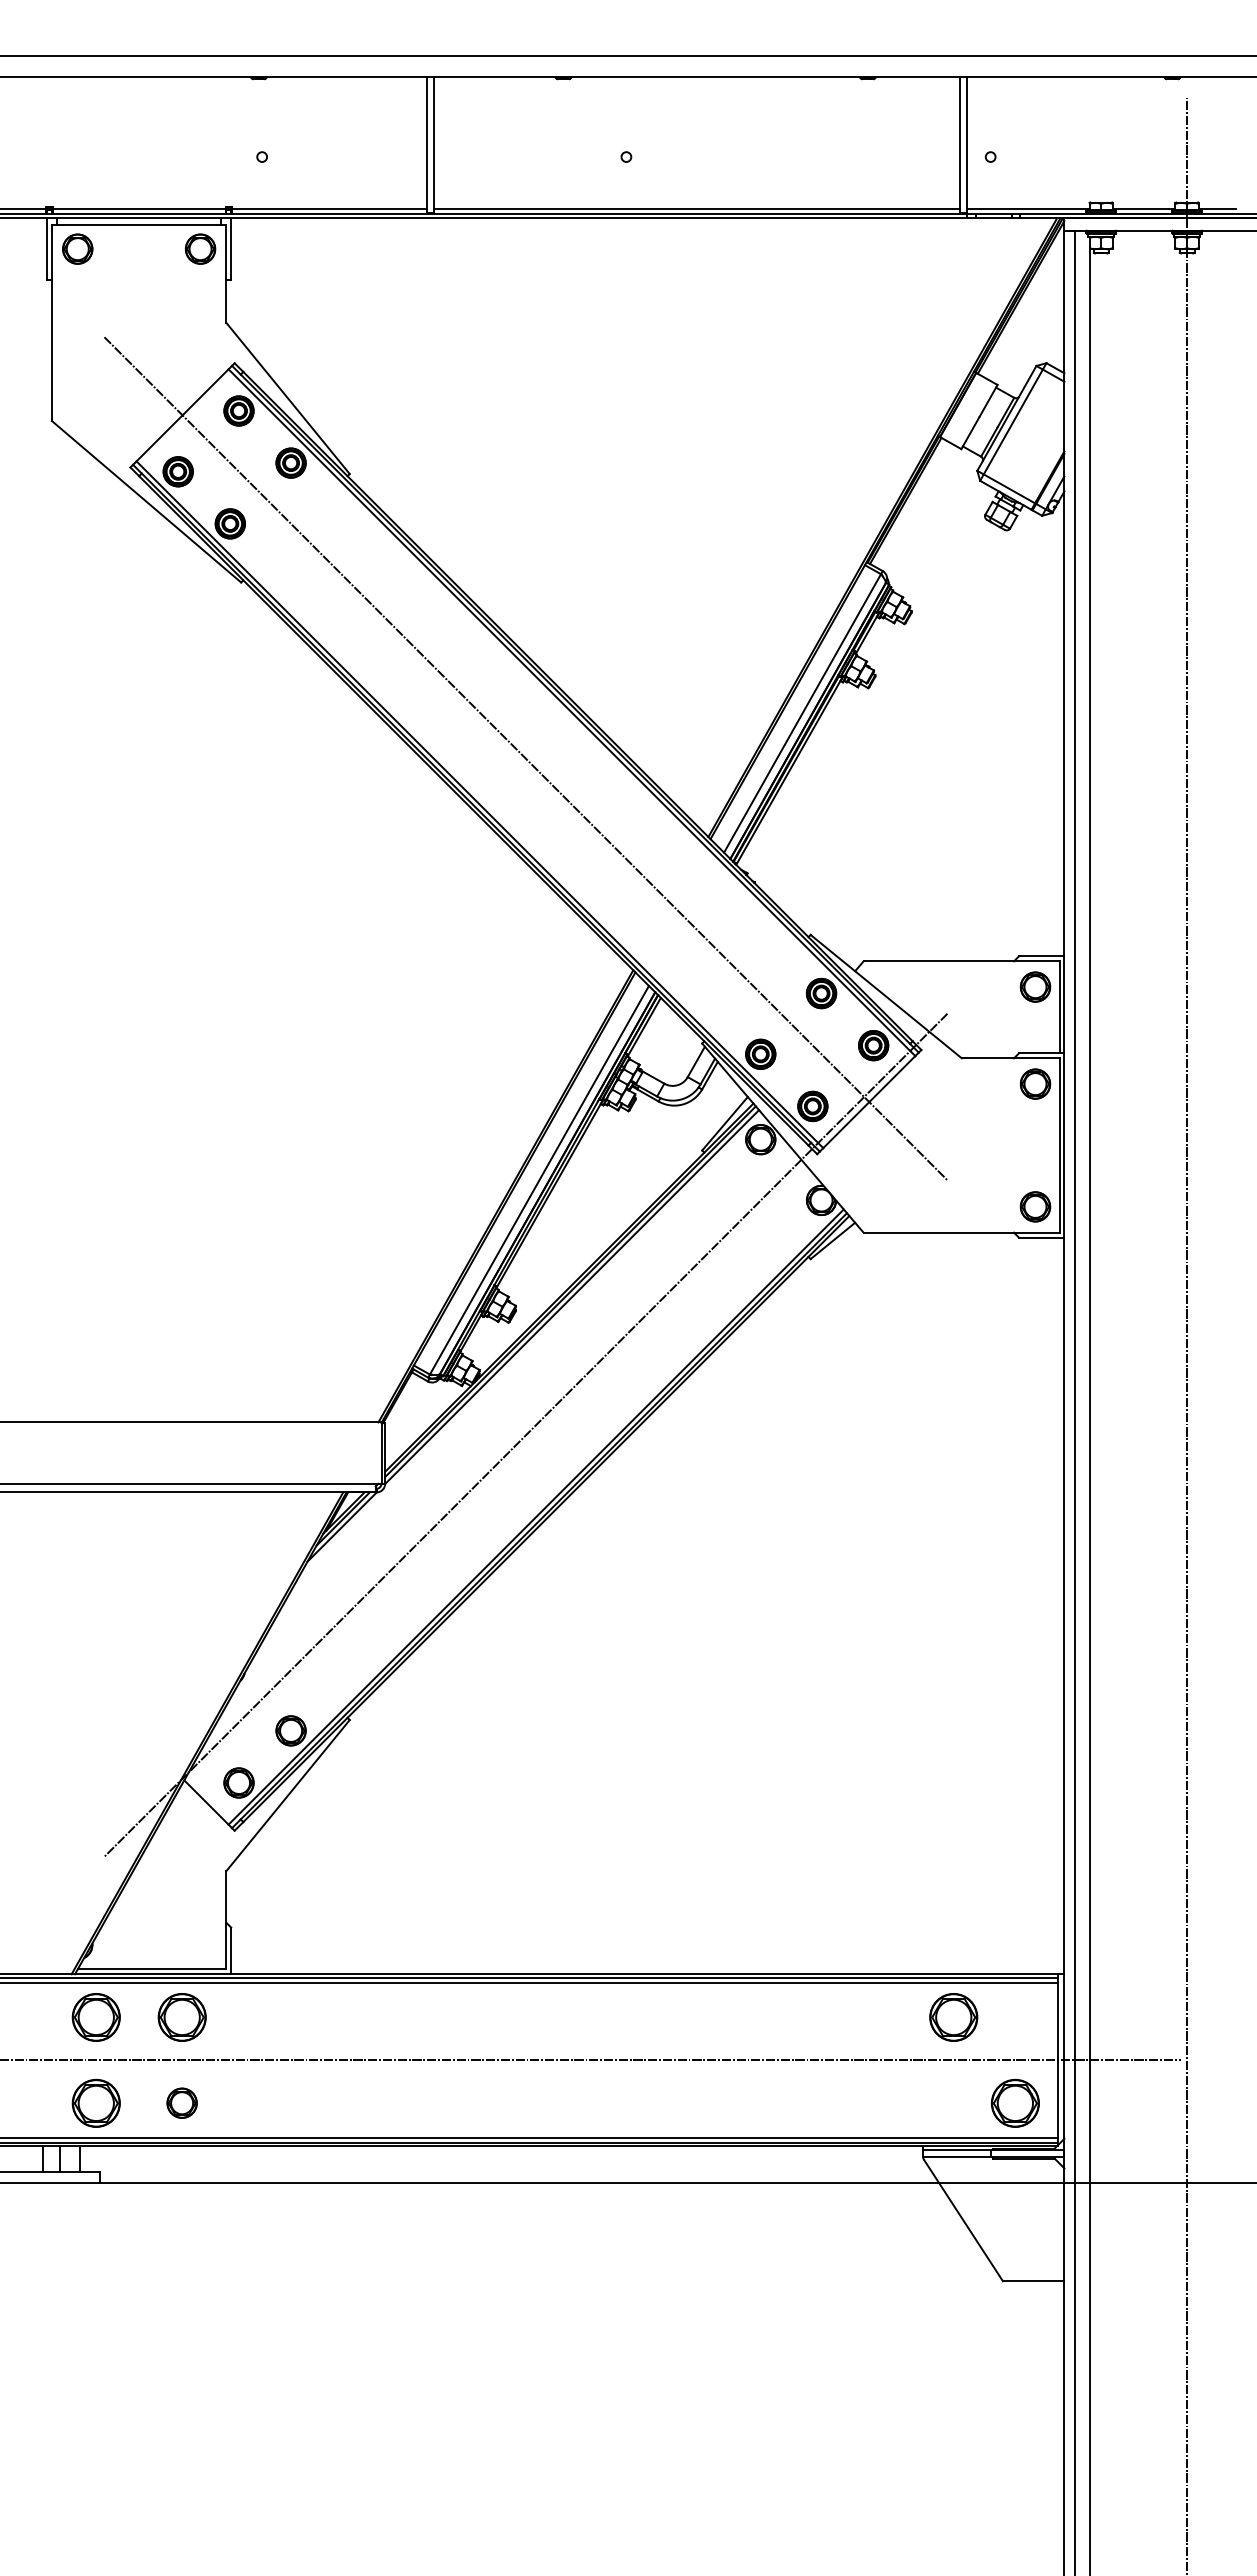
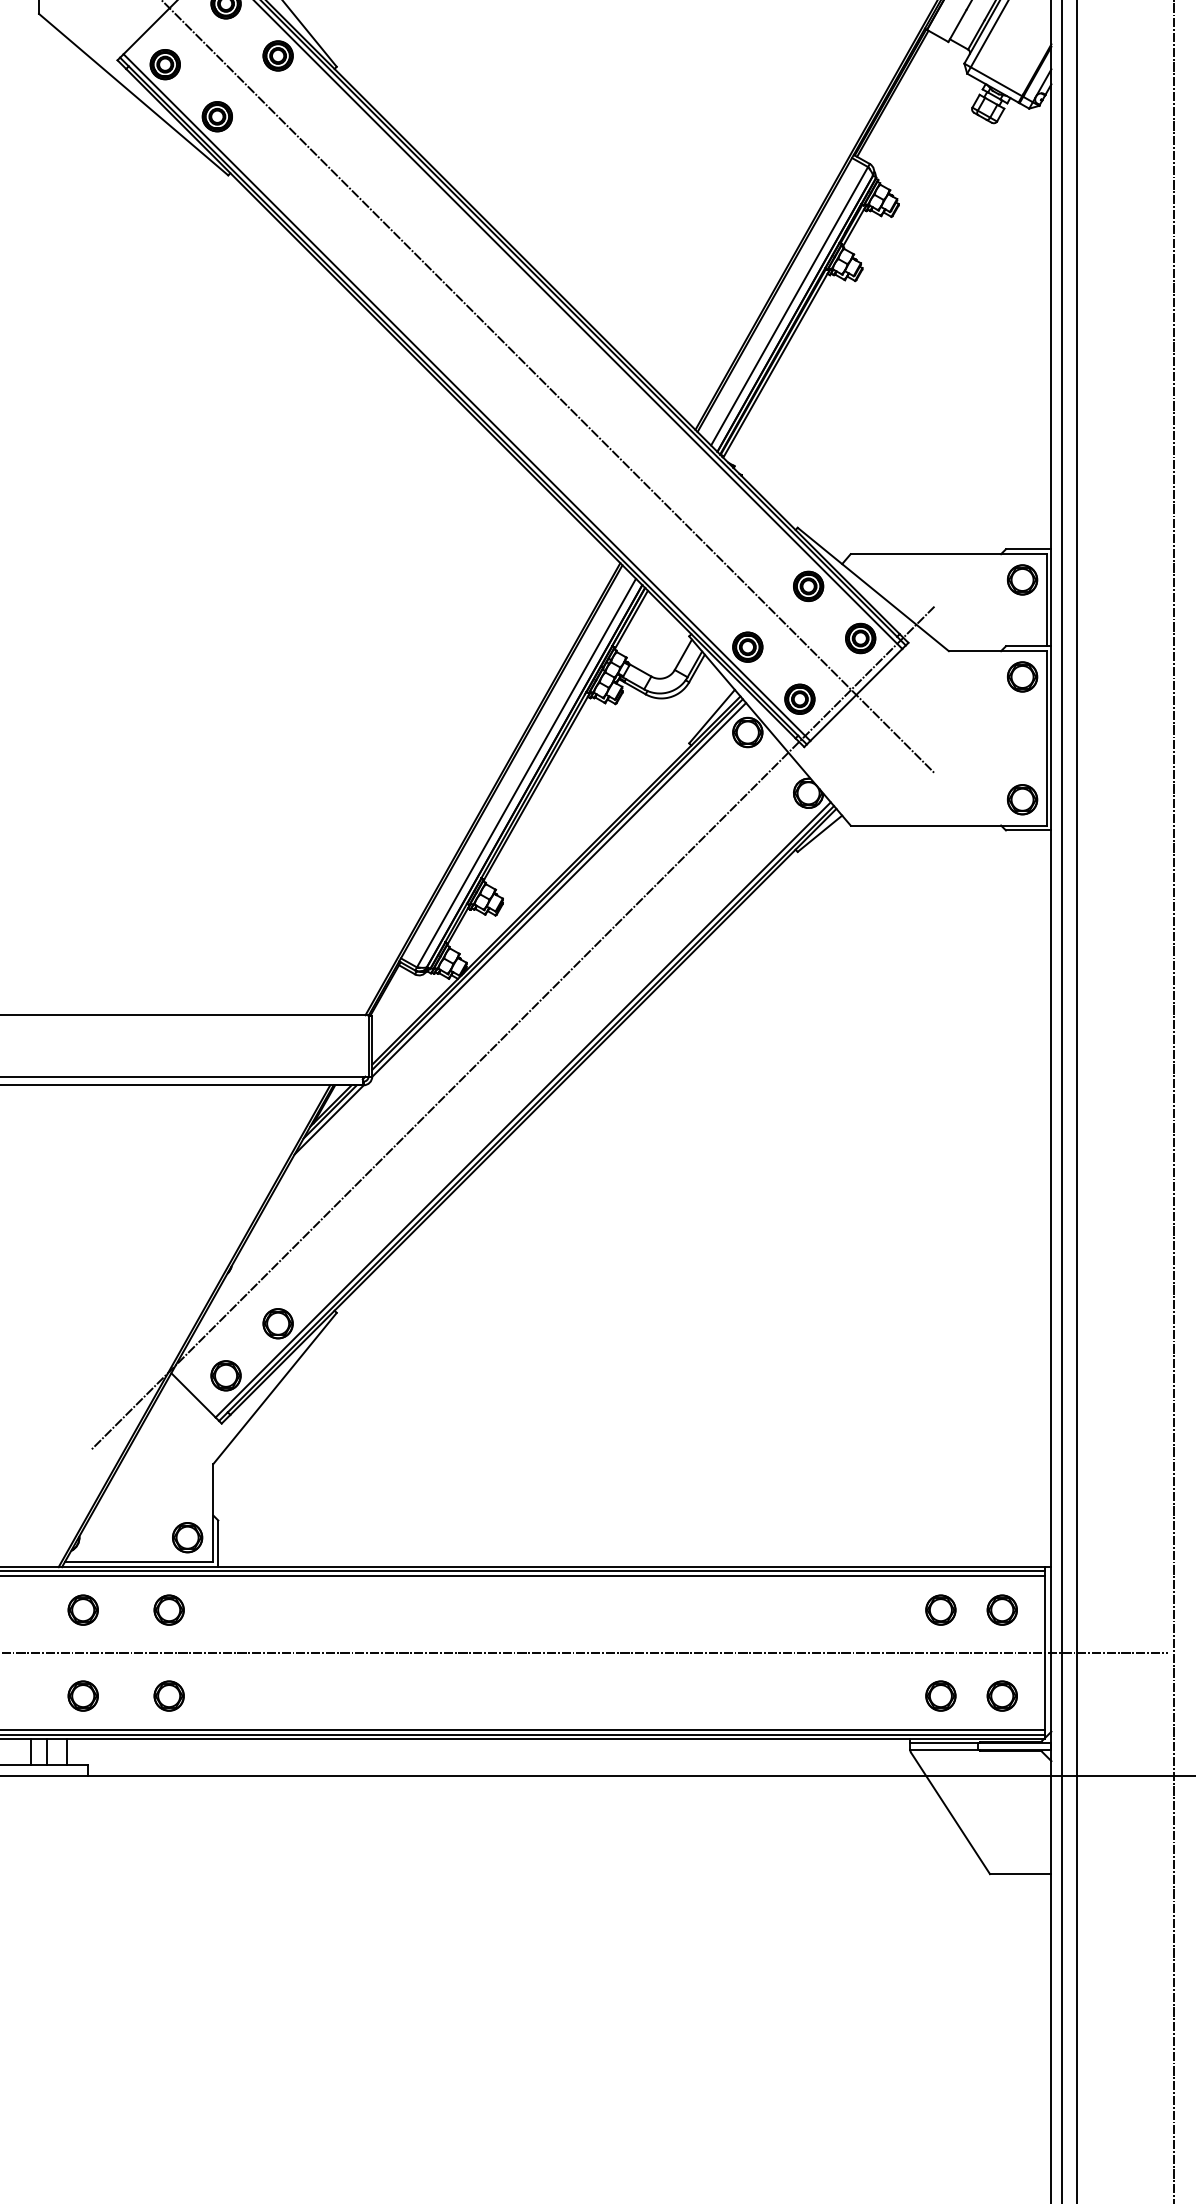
part: (200, 1944) -> (187, 1537), added
part: (95, 2016) -> (82, 1609), size x0.62
part: (181, 2016) -> (168, 1609), size x0.62
part: (953, 2016) -> (940, 1609), size x0.62
part: (1014, 2016) -> (1001, 1609), added
part: (95, 2102) -> (82, 1695), size x0.62
part: (953, 2102) -> (940, 1695), added
part: (1014, 2102) -> (1001, 1695), size x0.62

